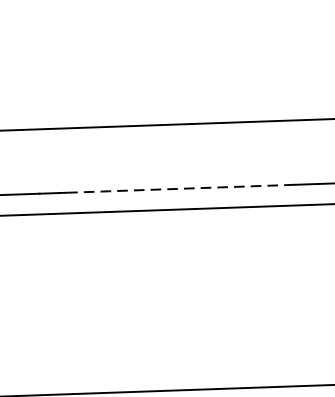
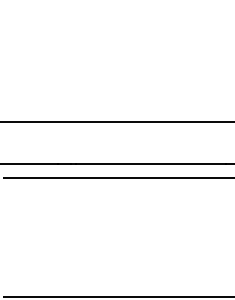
line: (179, 189) -> (150, 164), dashed -> solid

